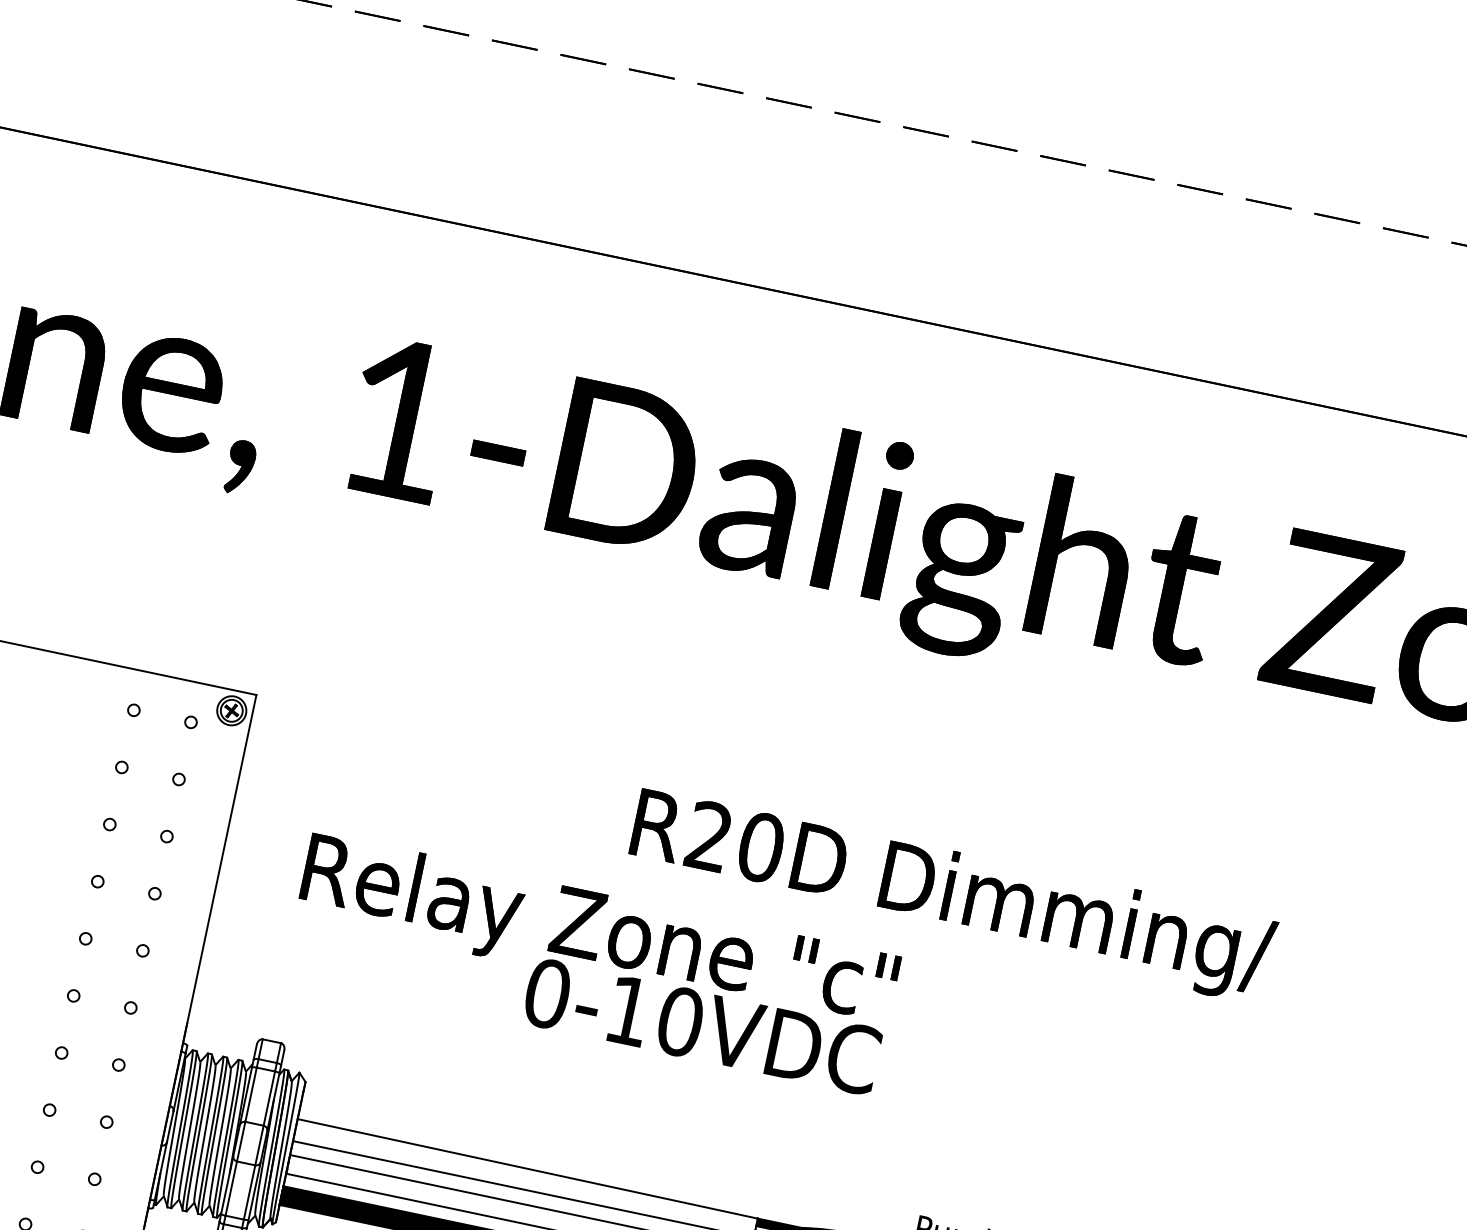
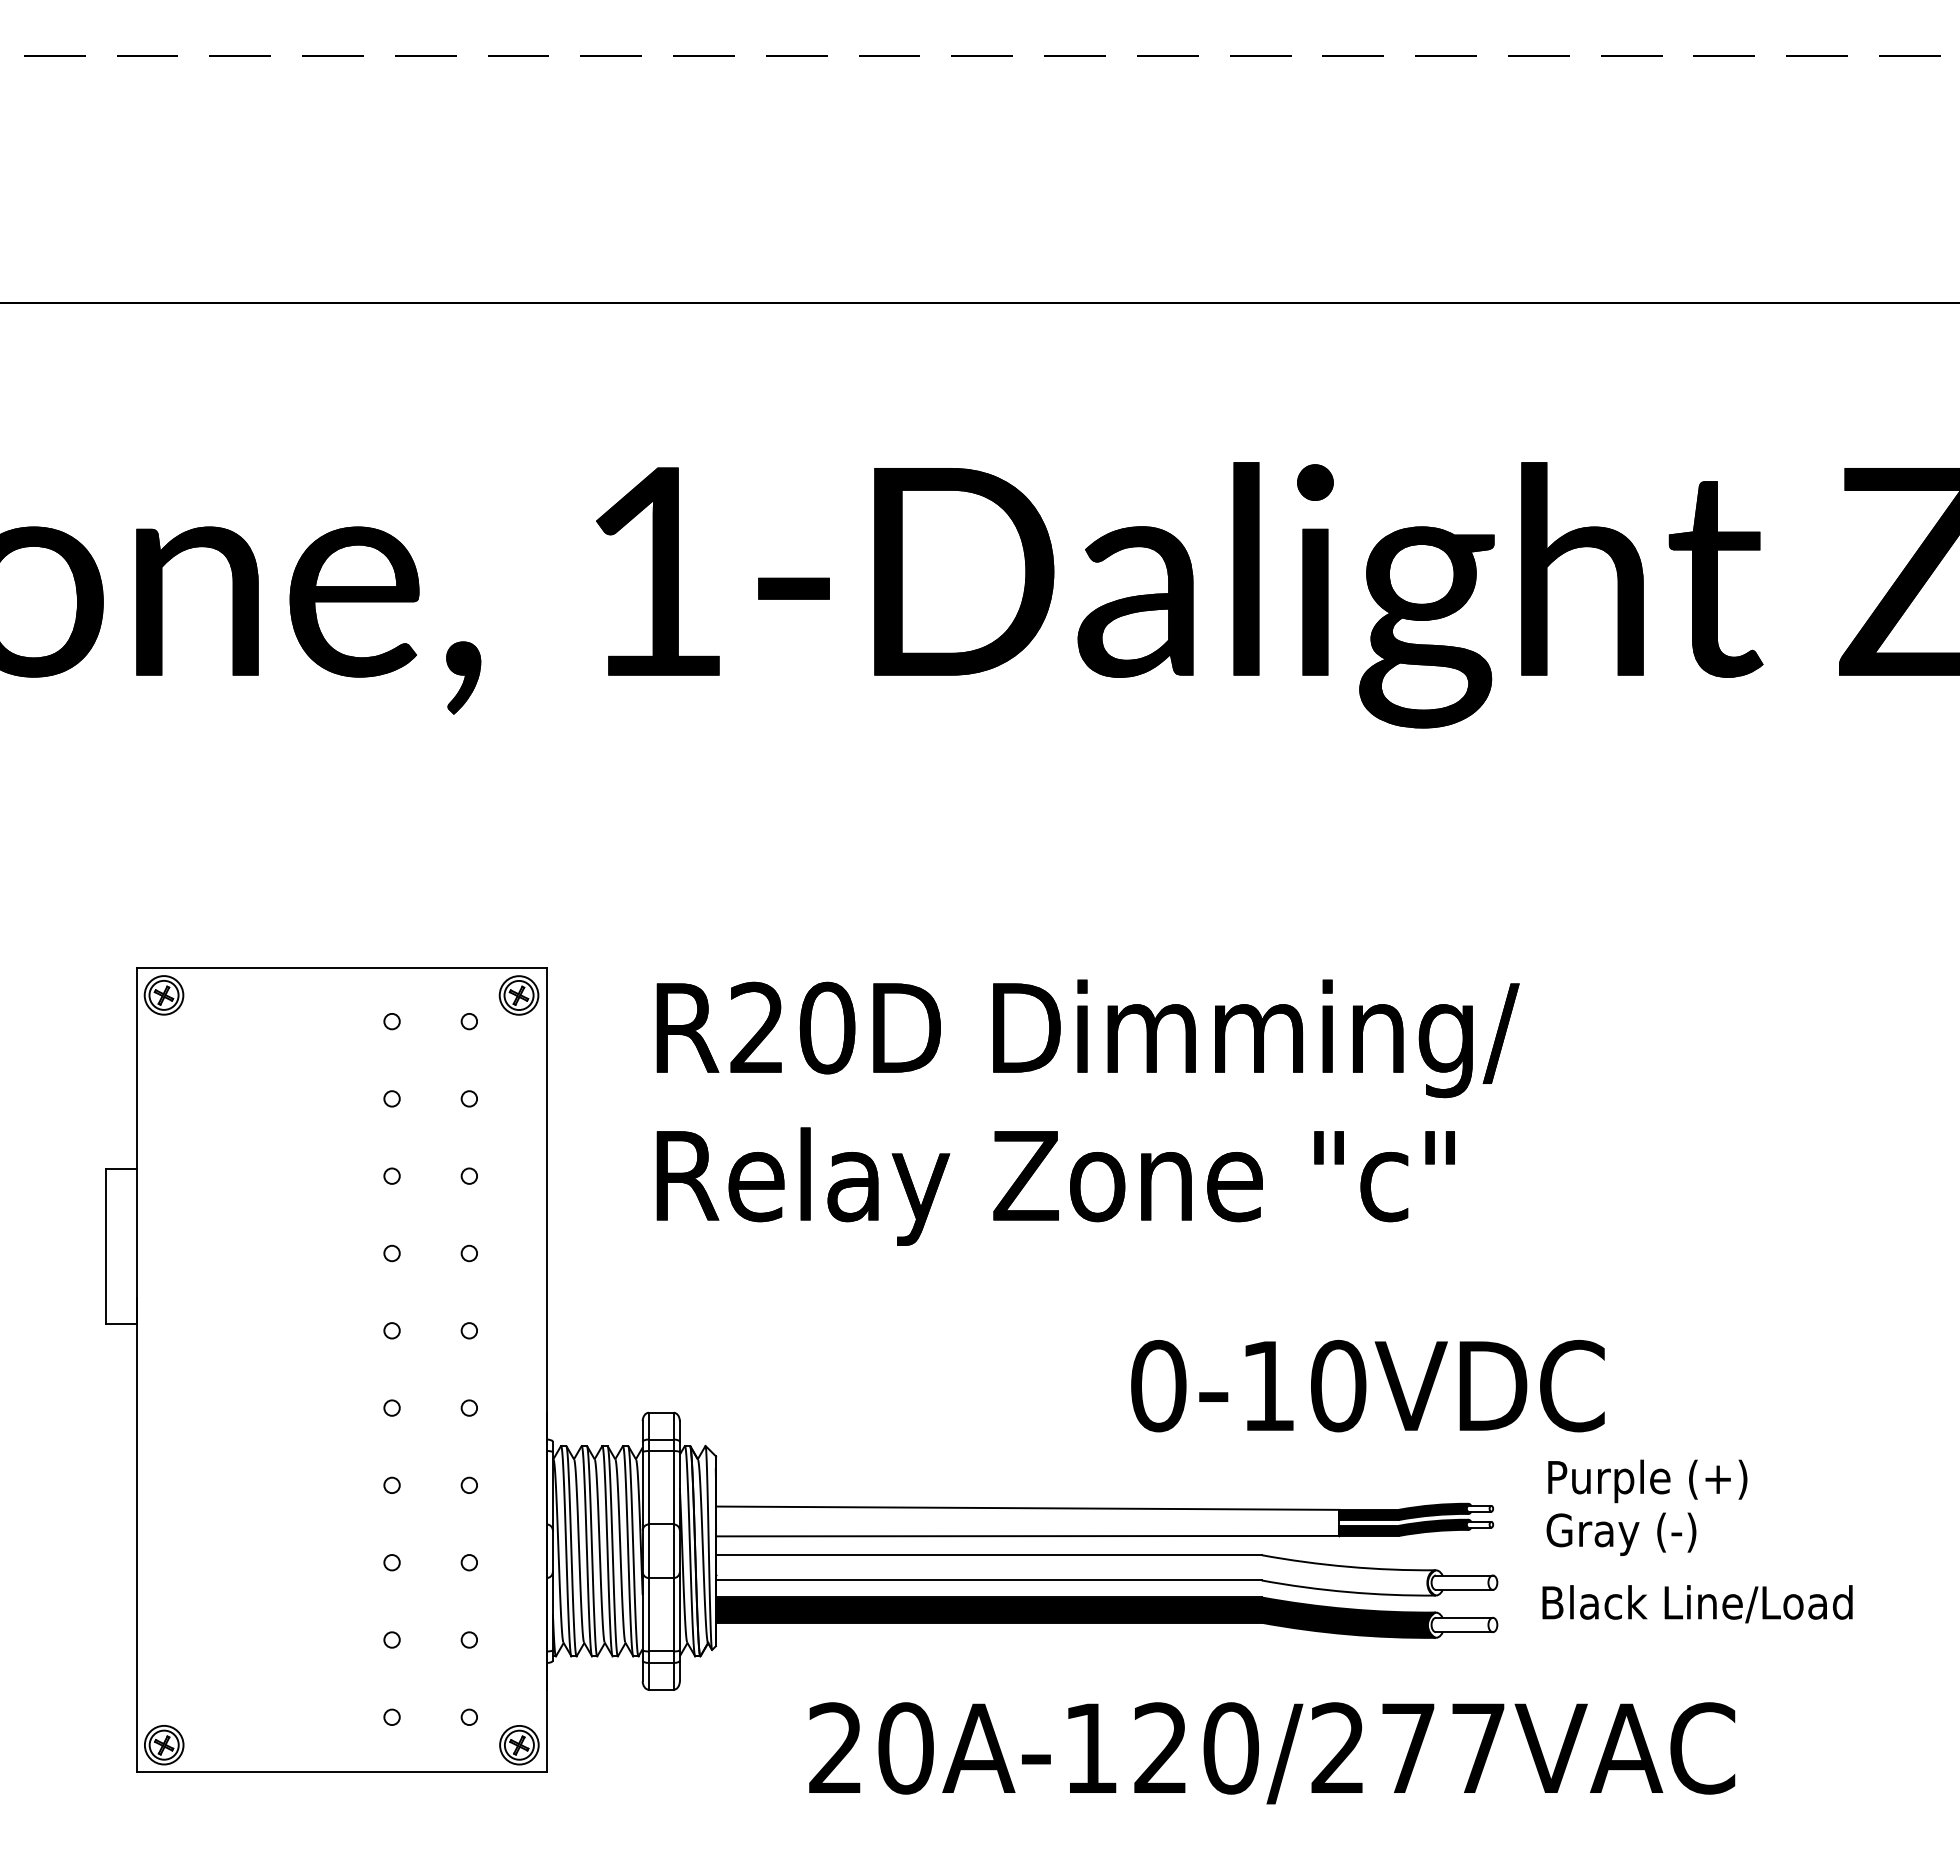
text: (951, 895) -> (1087, 1038), moved
text: (702, 1026) -> (1367, 1385), moved

